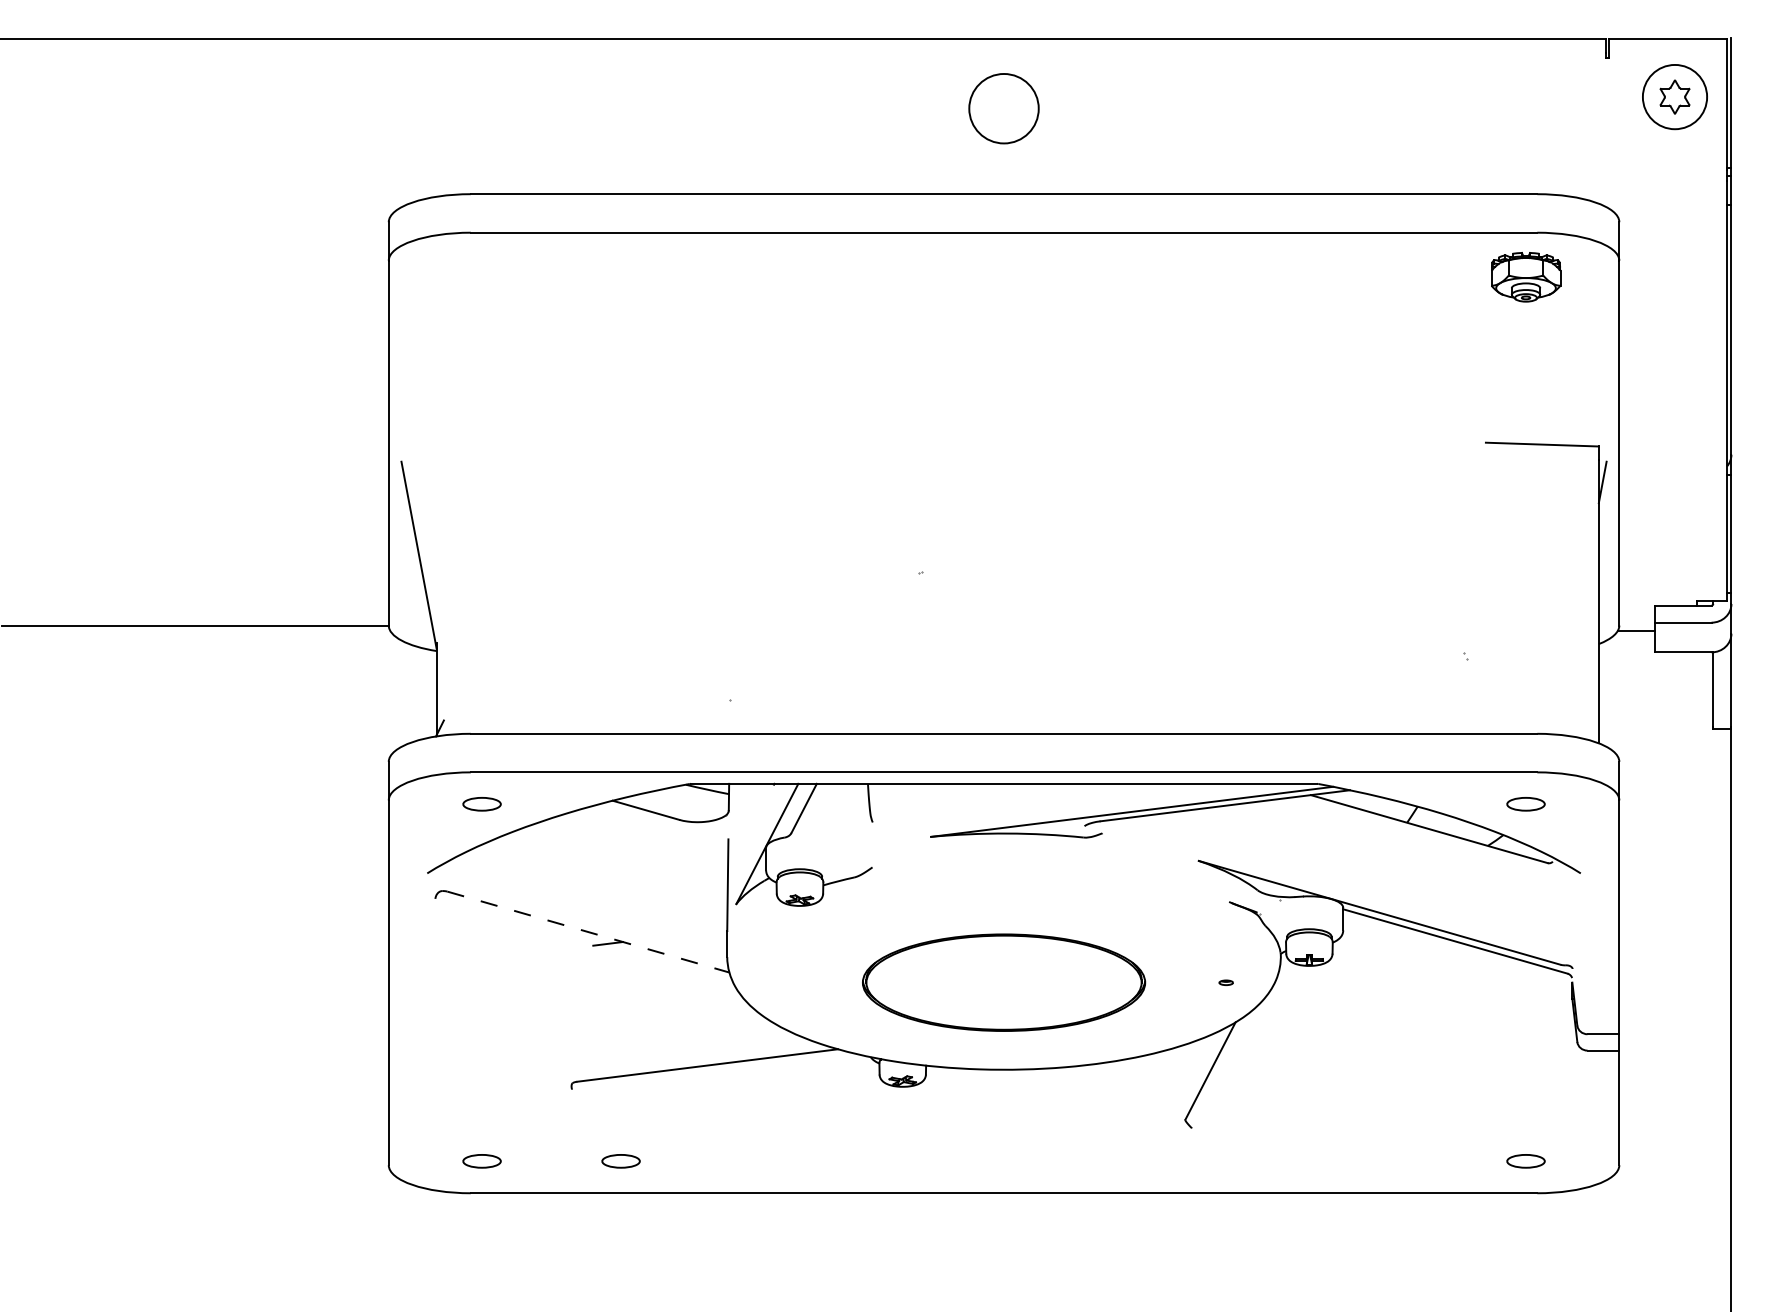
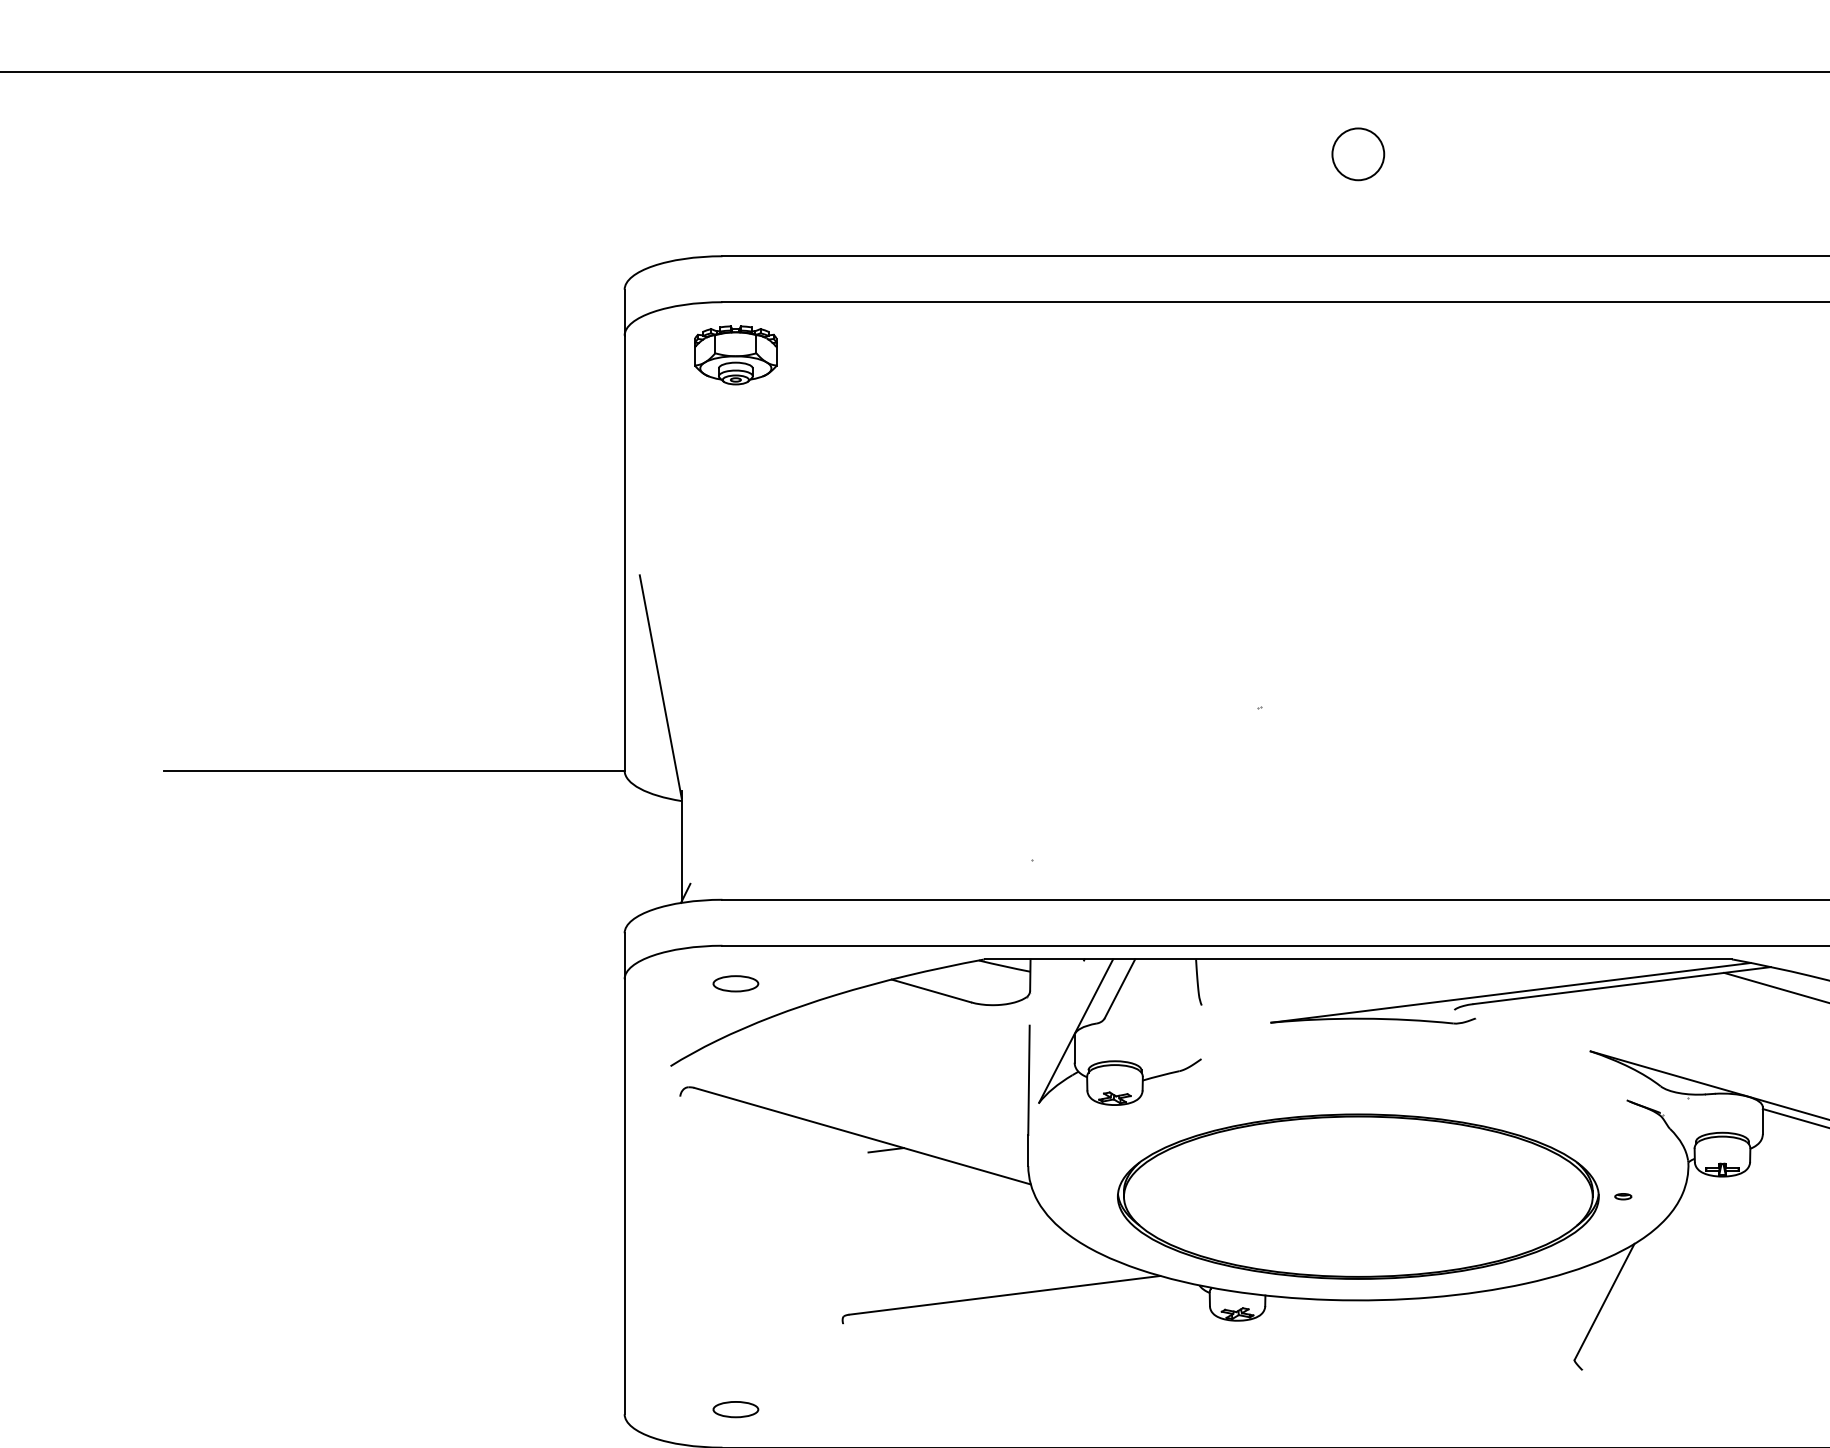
circle: (1003, 108) -> (1357, 154), size x0.62
part: (482, 277) -> (736, 355), added
line: (588, 932) -> (862, 1136), dashed -> solid
part: (1003, 982) -> (1357, 1196), size x1.43
part: (620, 1161) -> (900, 1409), removed

